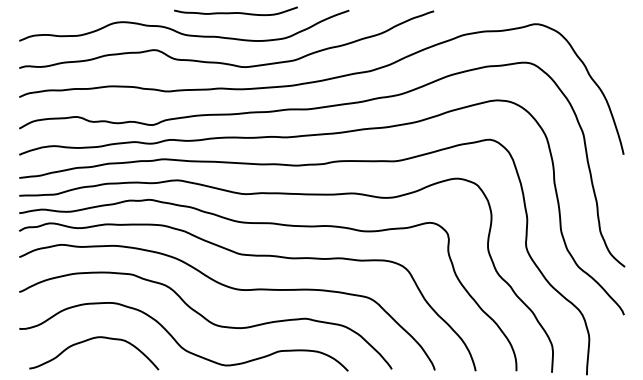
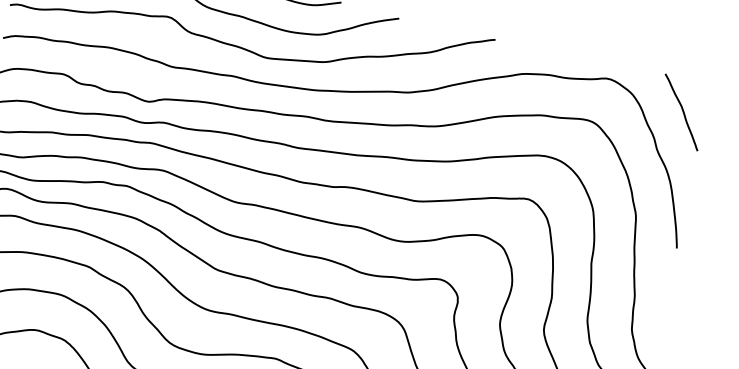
curve: (603, 38) -> (681, 111), added

